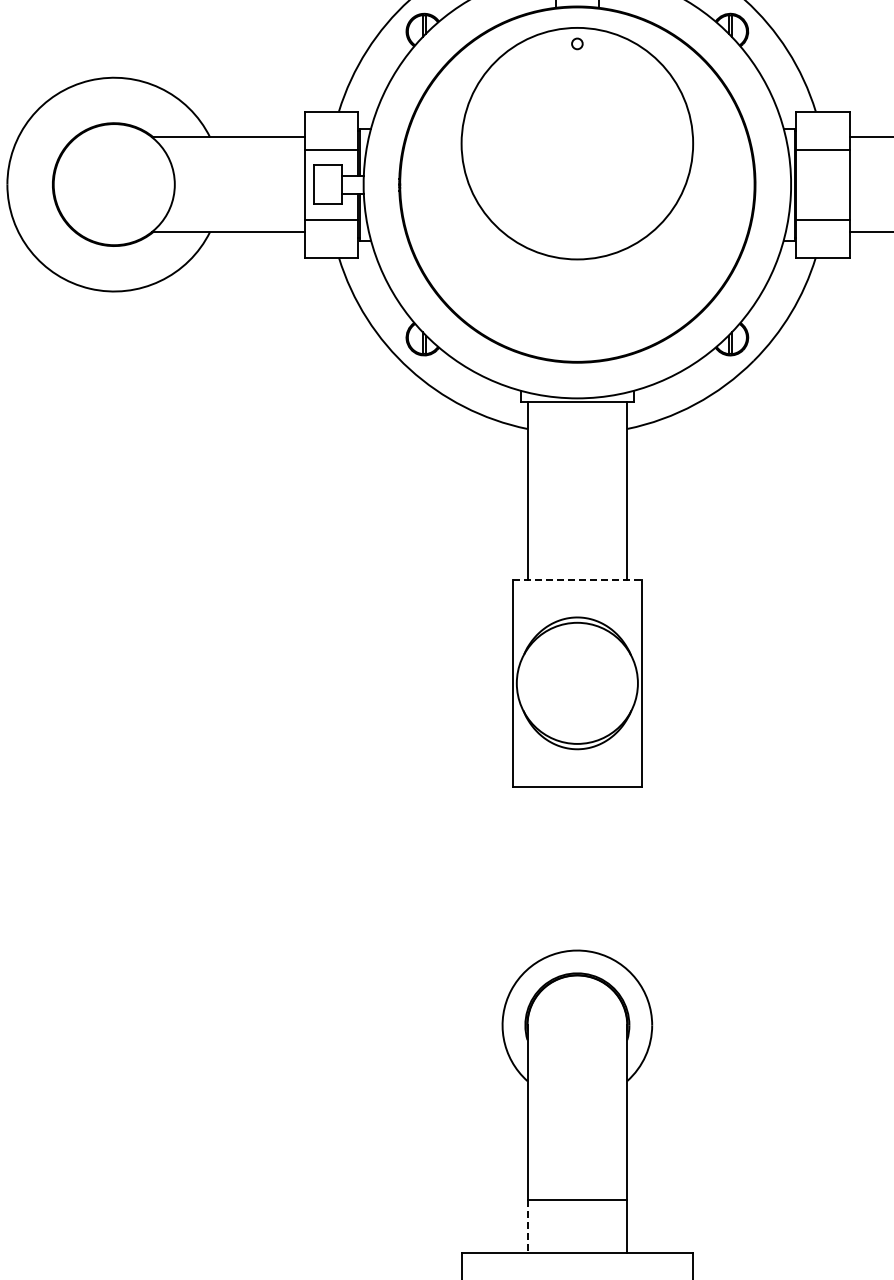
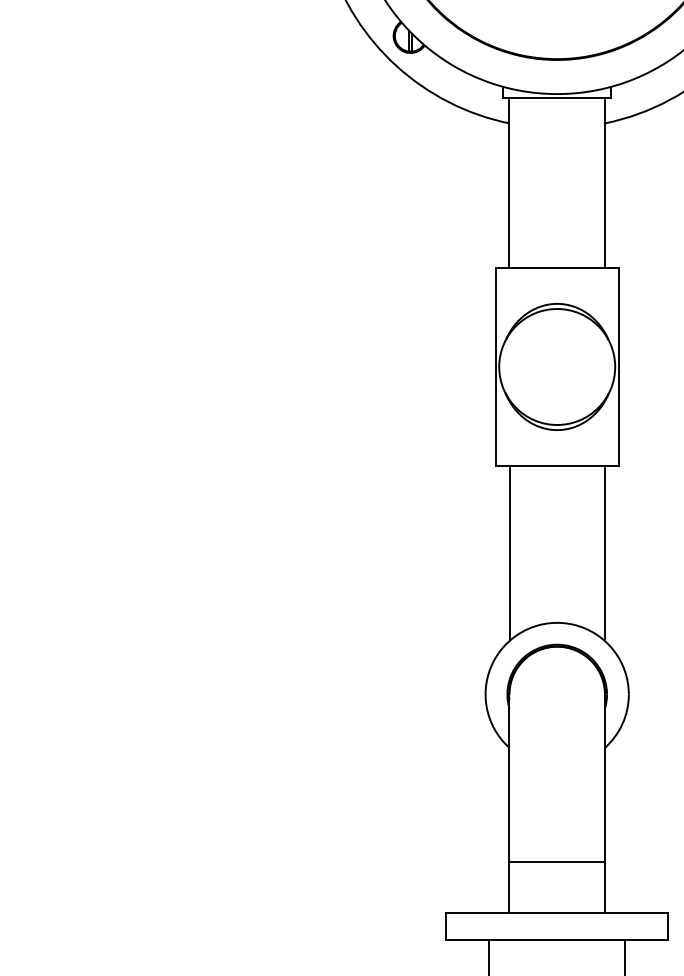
line: (577, 580) -> (557, 268), dashed -> solid
line: (527, 877) -> (509, 552), added
line: (626, 877) -> (604, 552), added
line: (527, 1226) -> (509, 887), dashed -> solid

